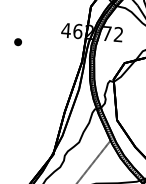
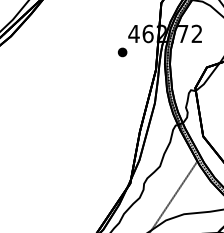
part: (18, 42) -> (122, 52), moved

